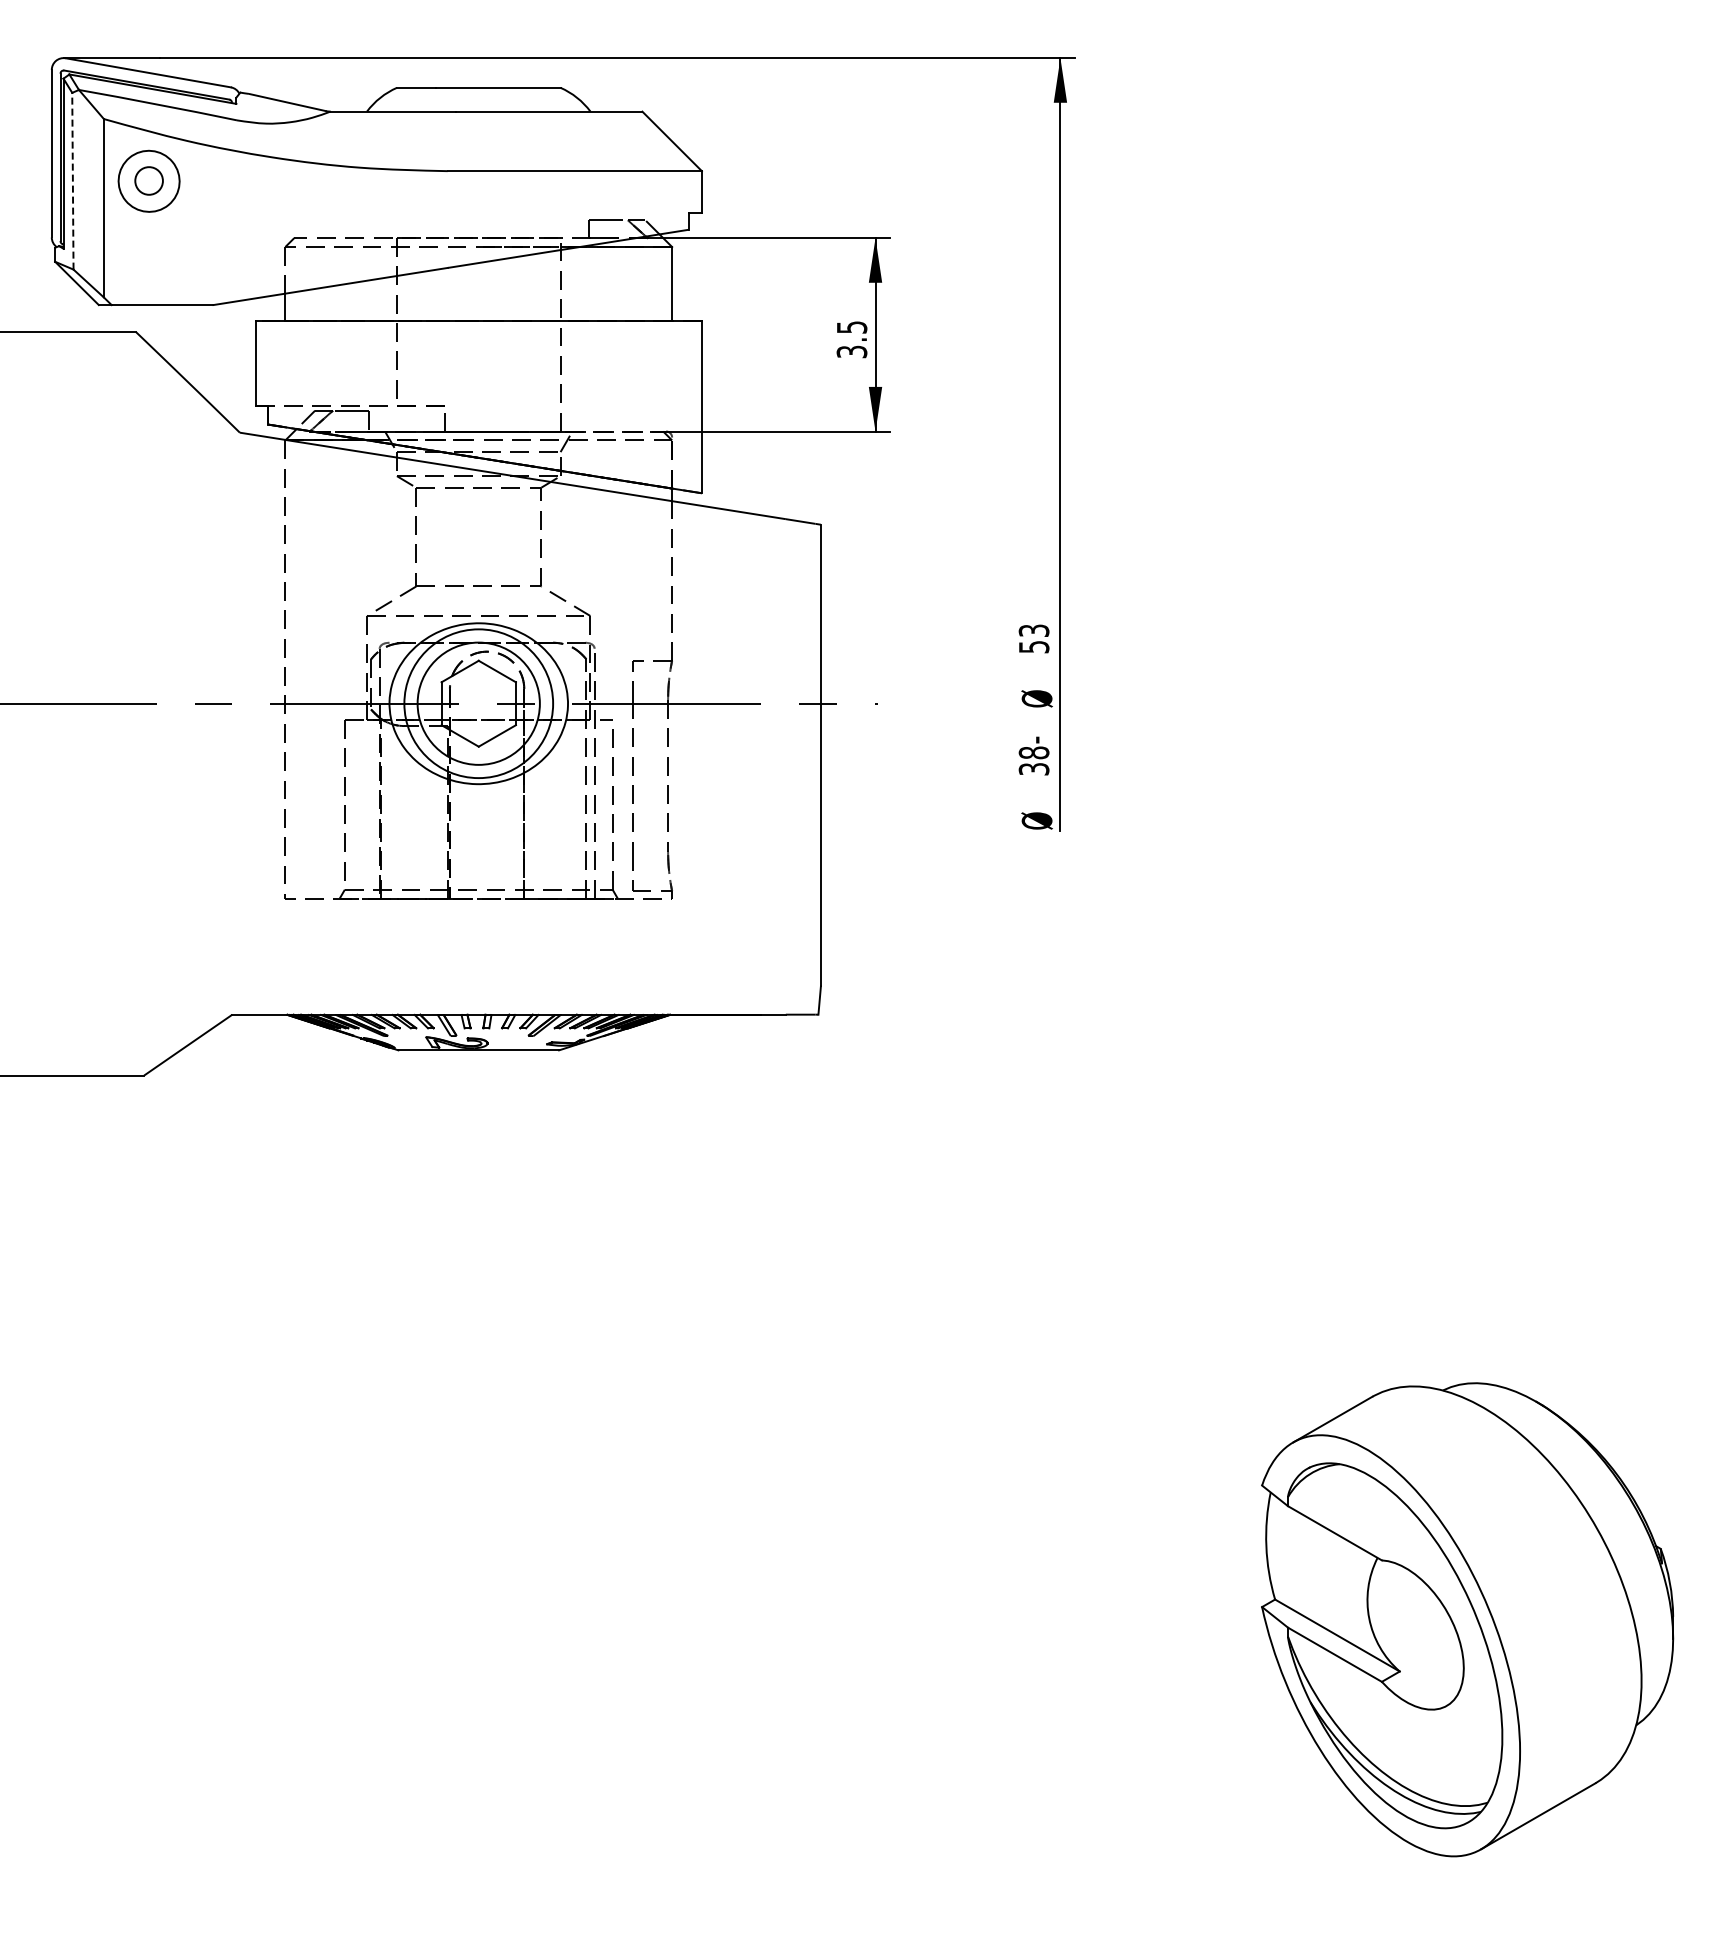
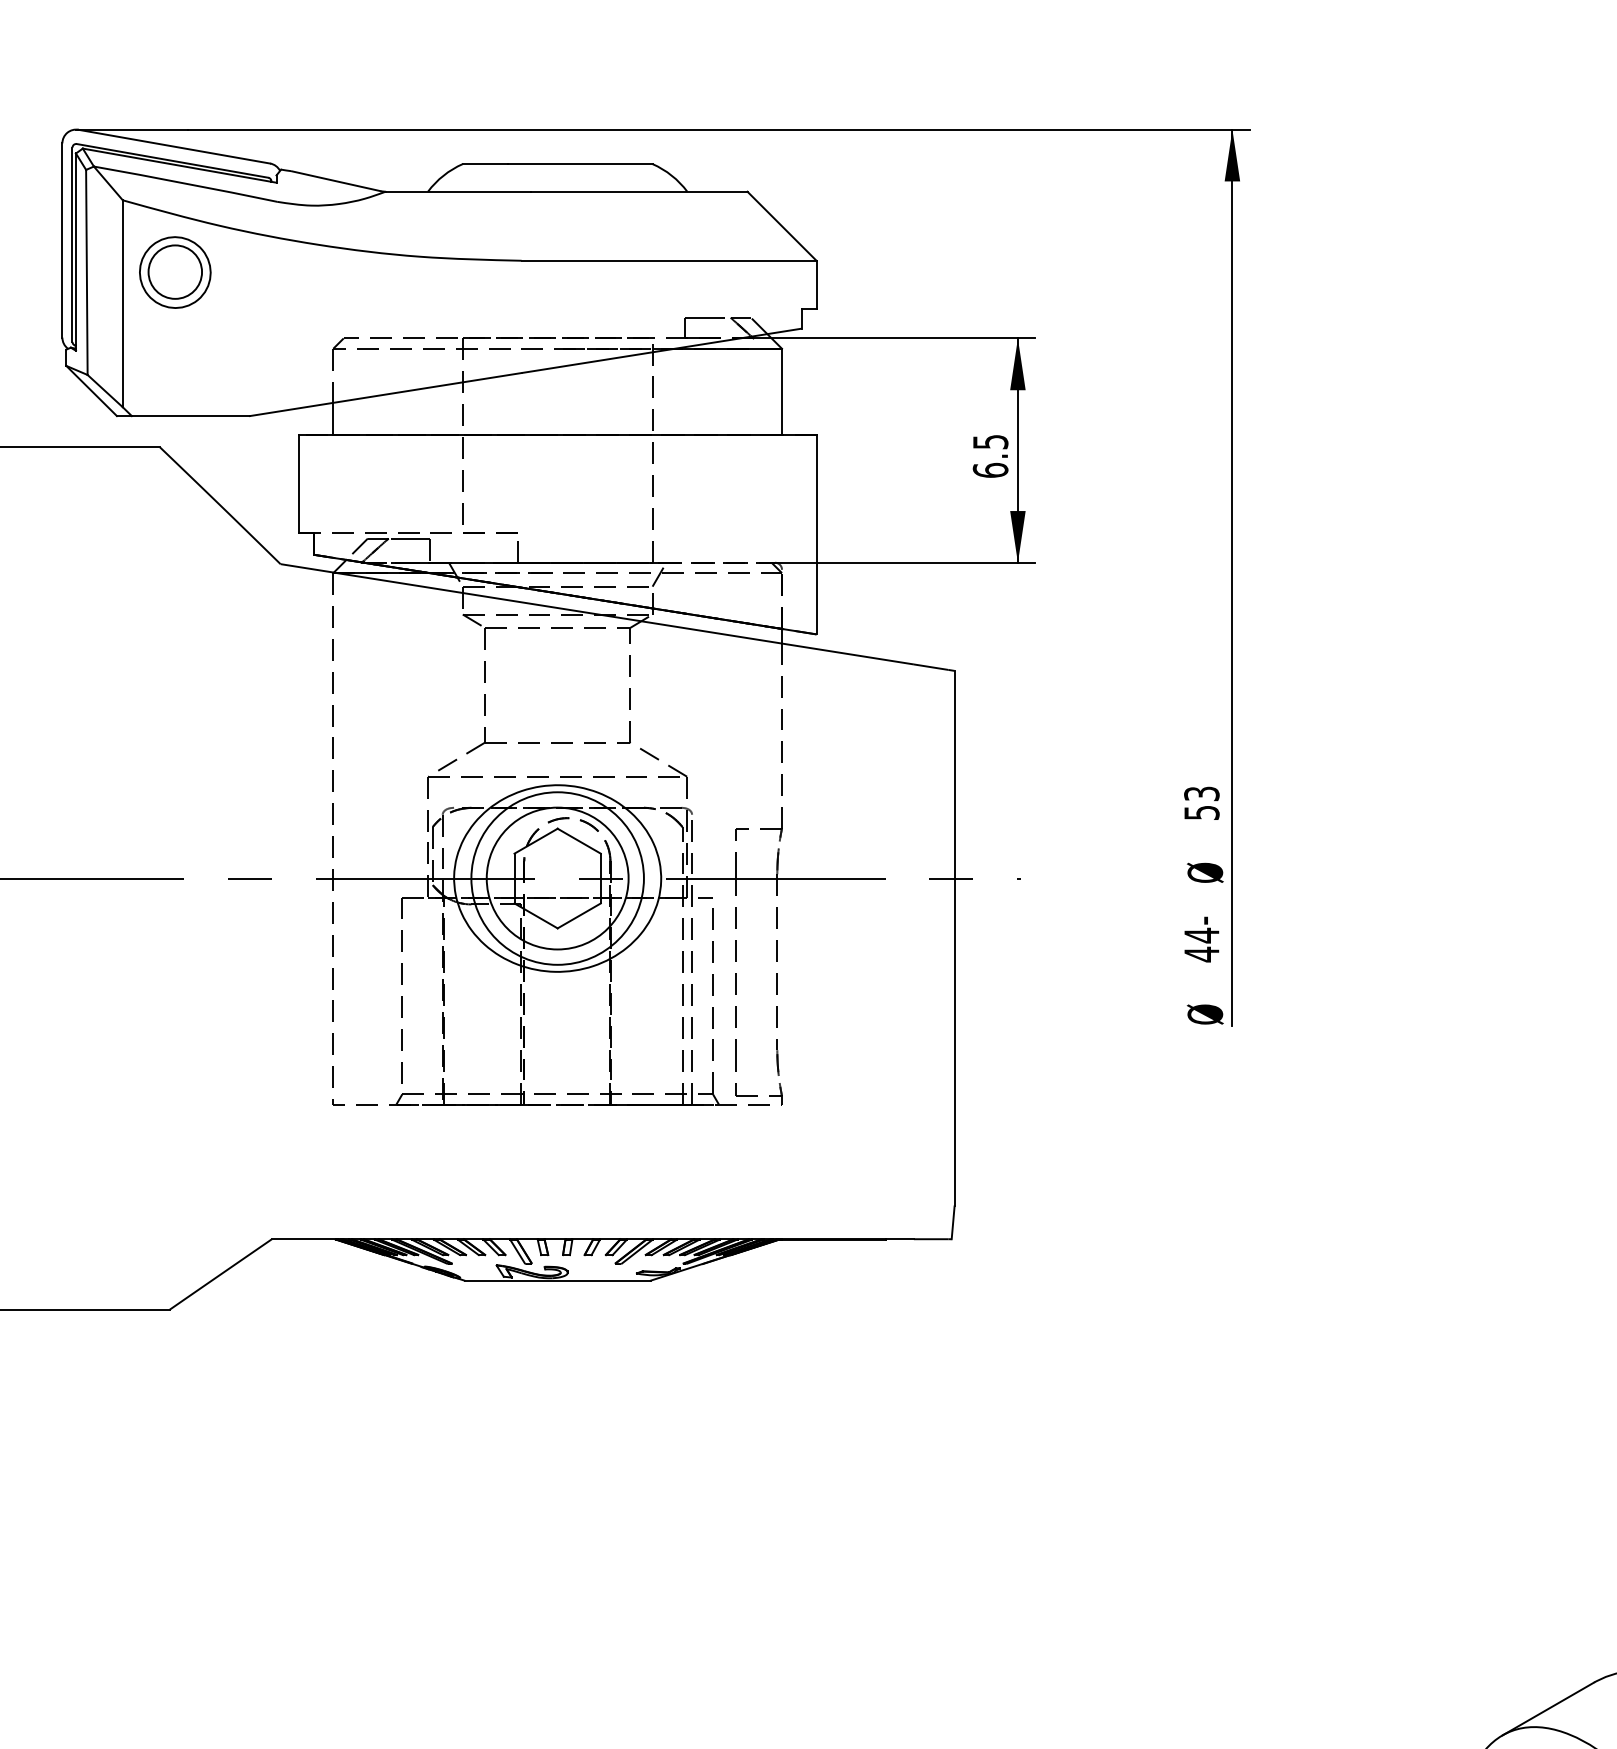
line: (72, 180) -> (86, 271), dashed -> solid
circle: (149, 180) -> (175, 271), size x1.67
text: (851, 351) -> (990, 469), 3.5 -> 6.5
text: (1033, 761) -> (1201, 945), 38- -> 44-

